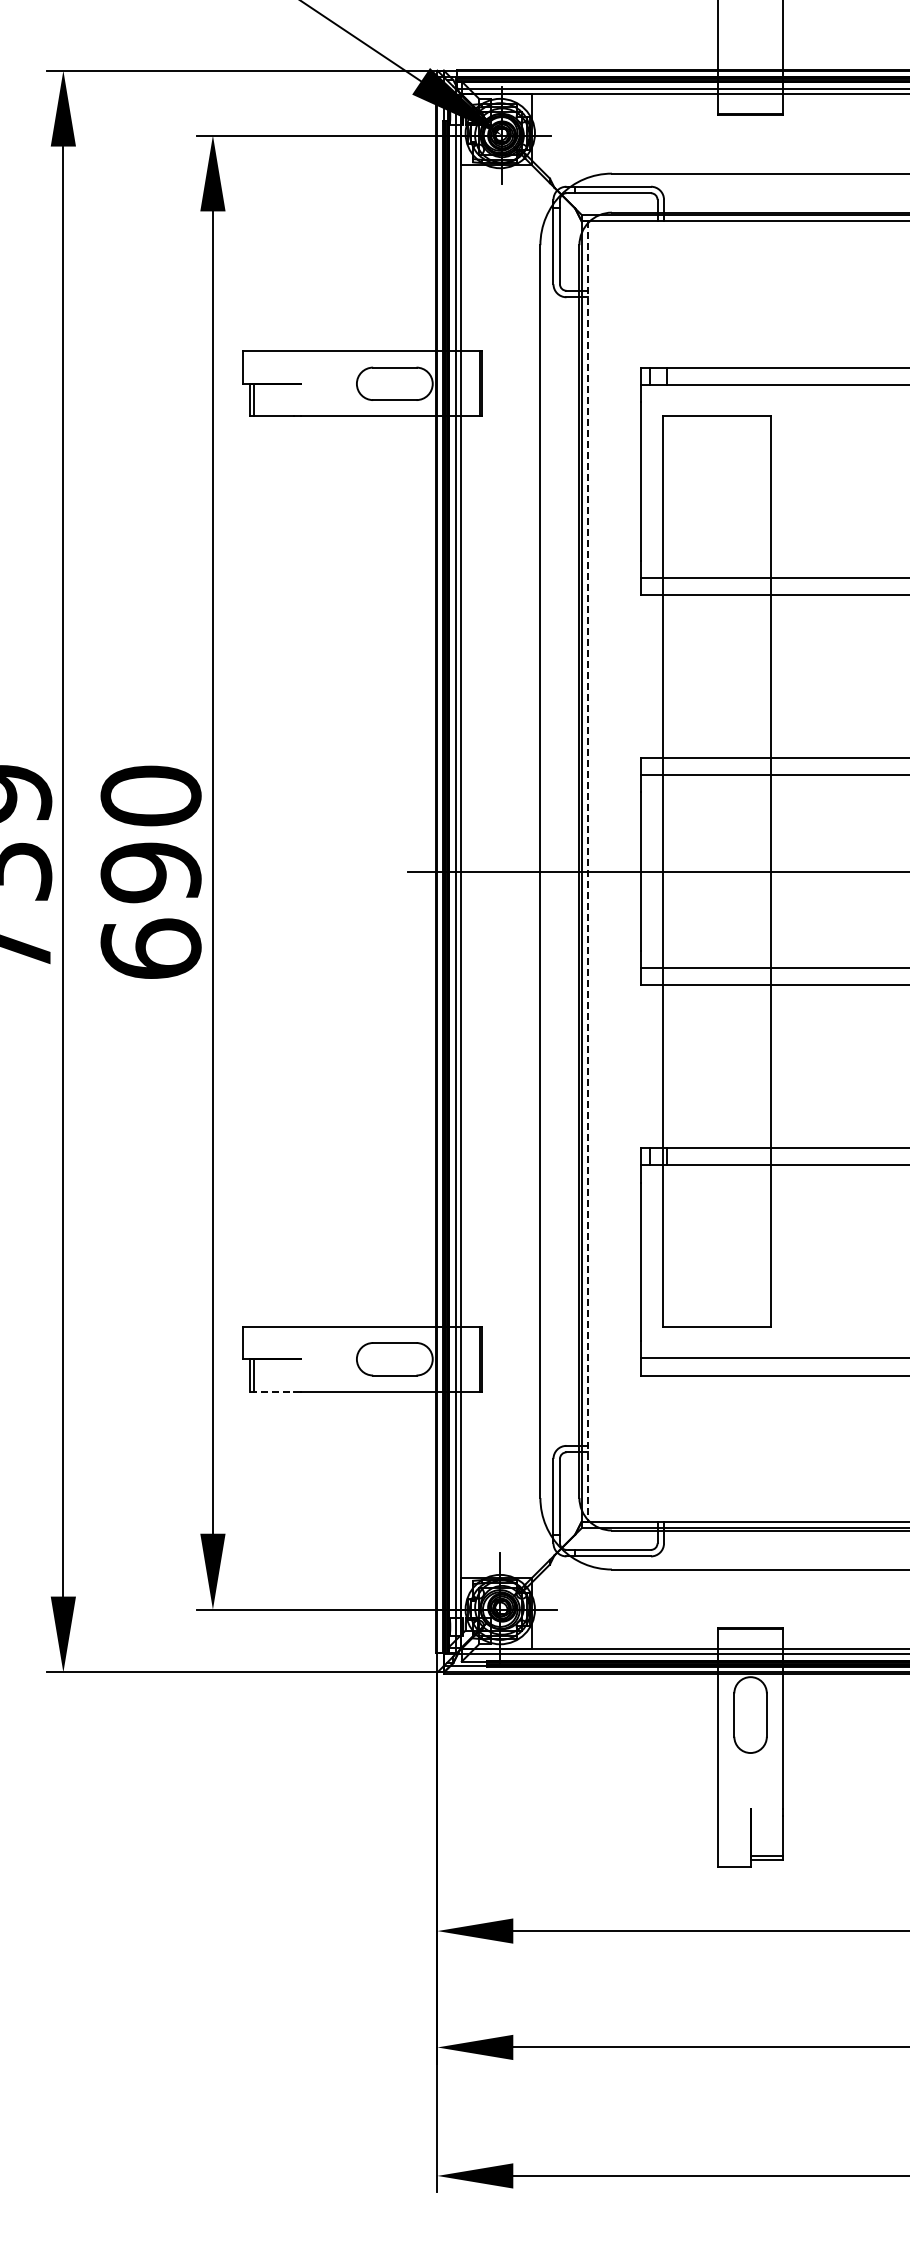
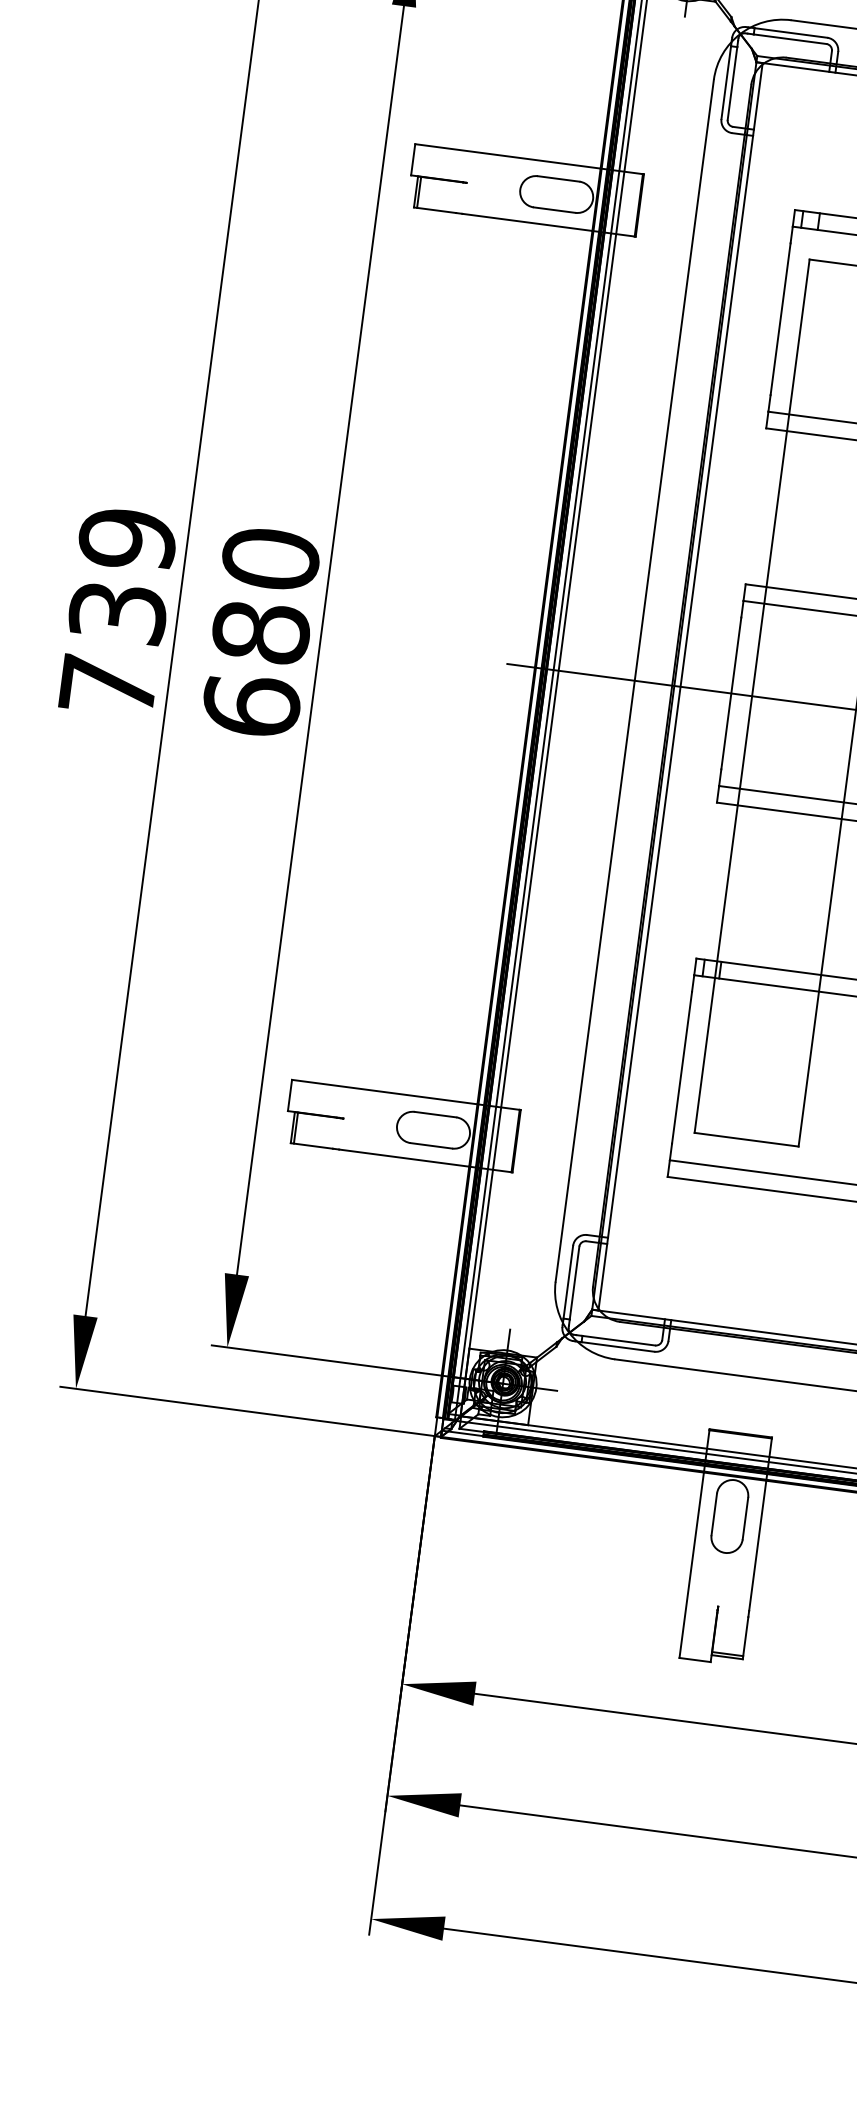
text: (150, 872) -> (260, 632), 690 -> 680
line: (588, 872) -> (680, 687), dashed -> solid
line: (272, 1391) -> (312, 1145), dashed -> solid

